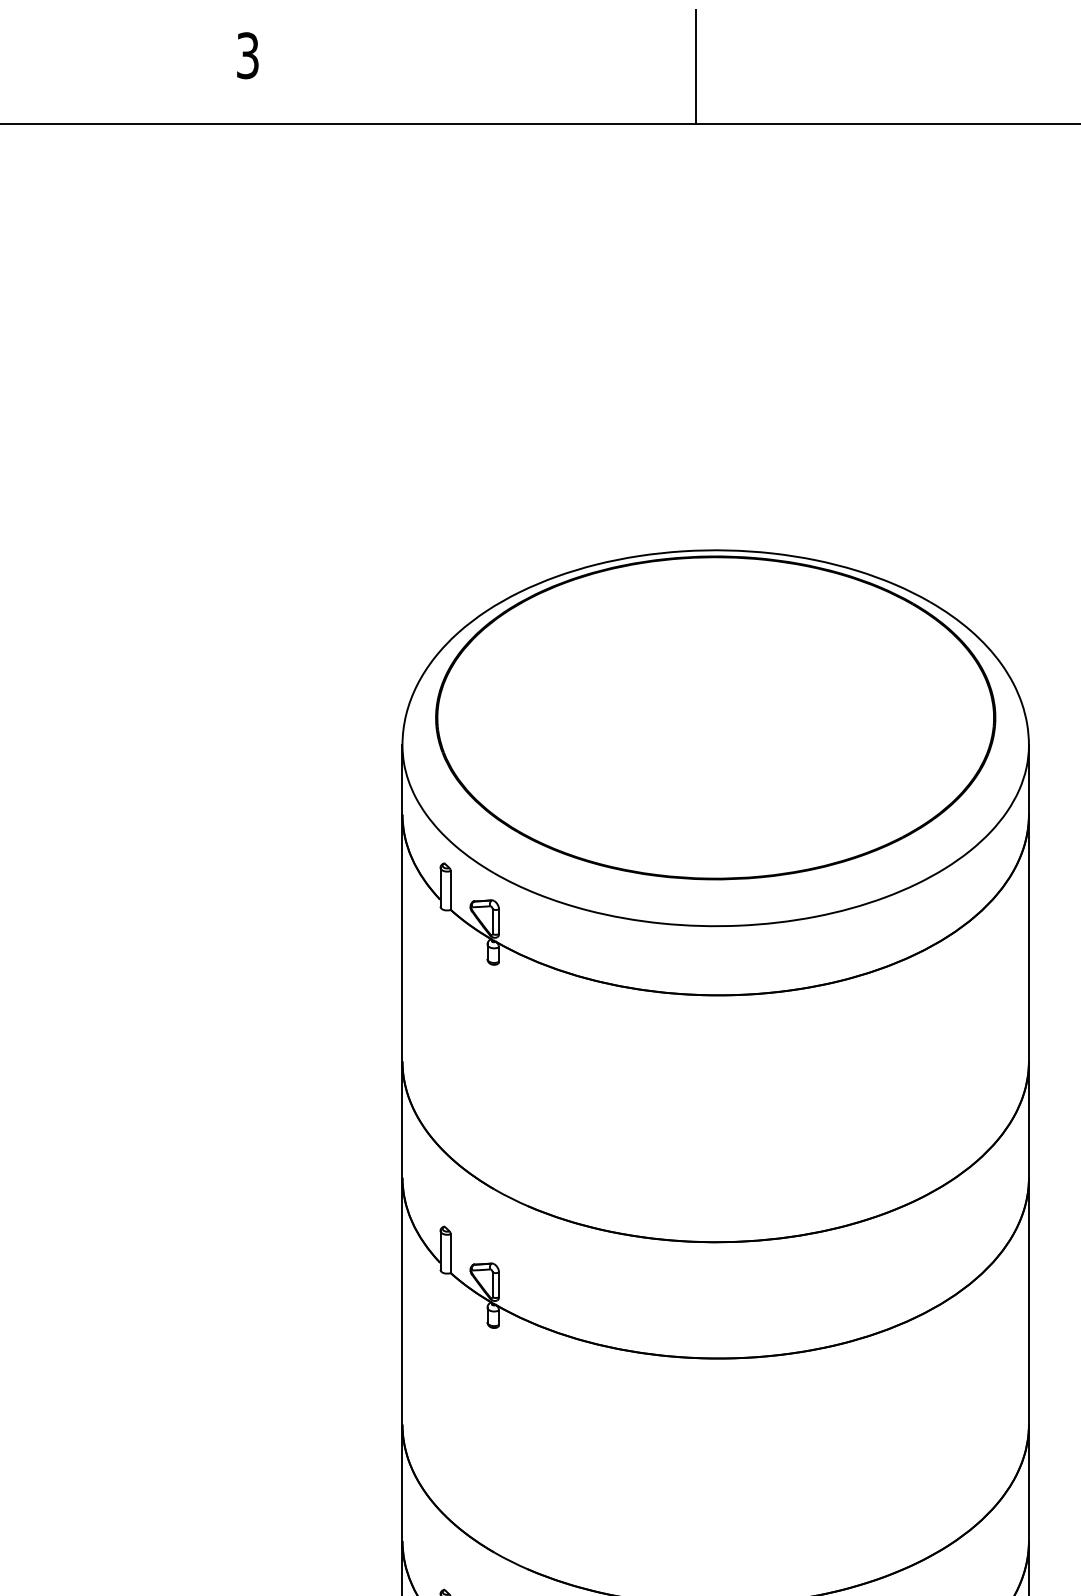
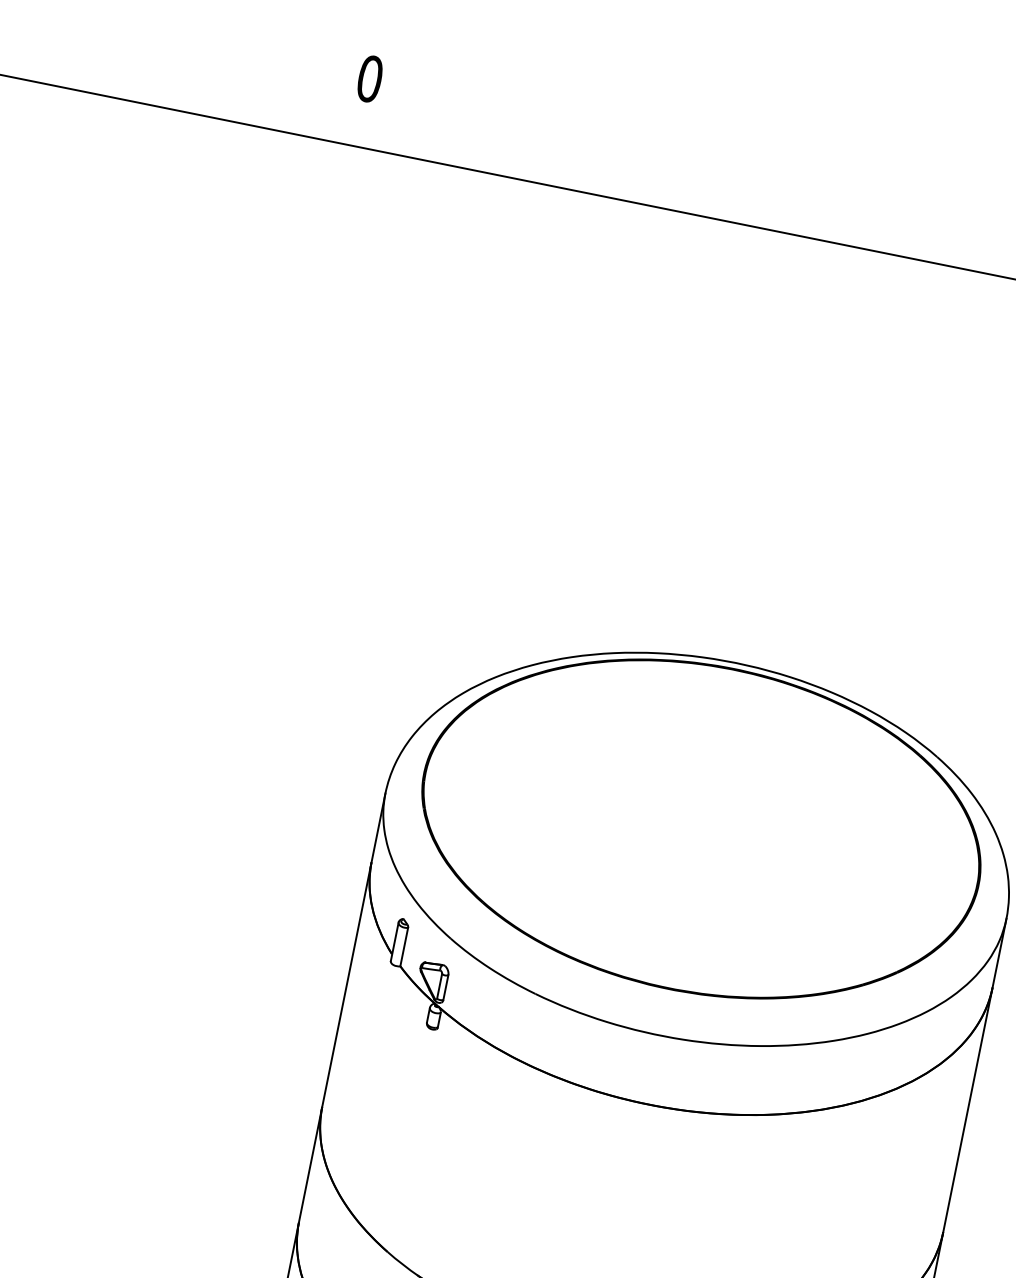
text: (247, 55) -> (369, 78), 3 -> 0
line: (695, 66) -> (811, 179), removed

